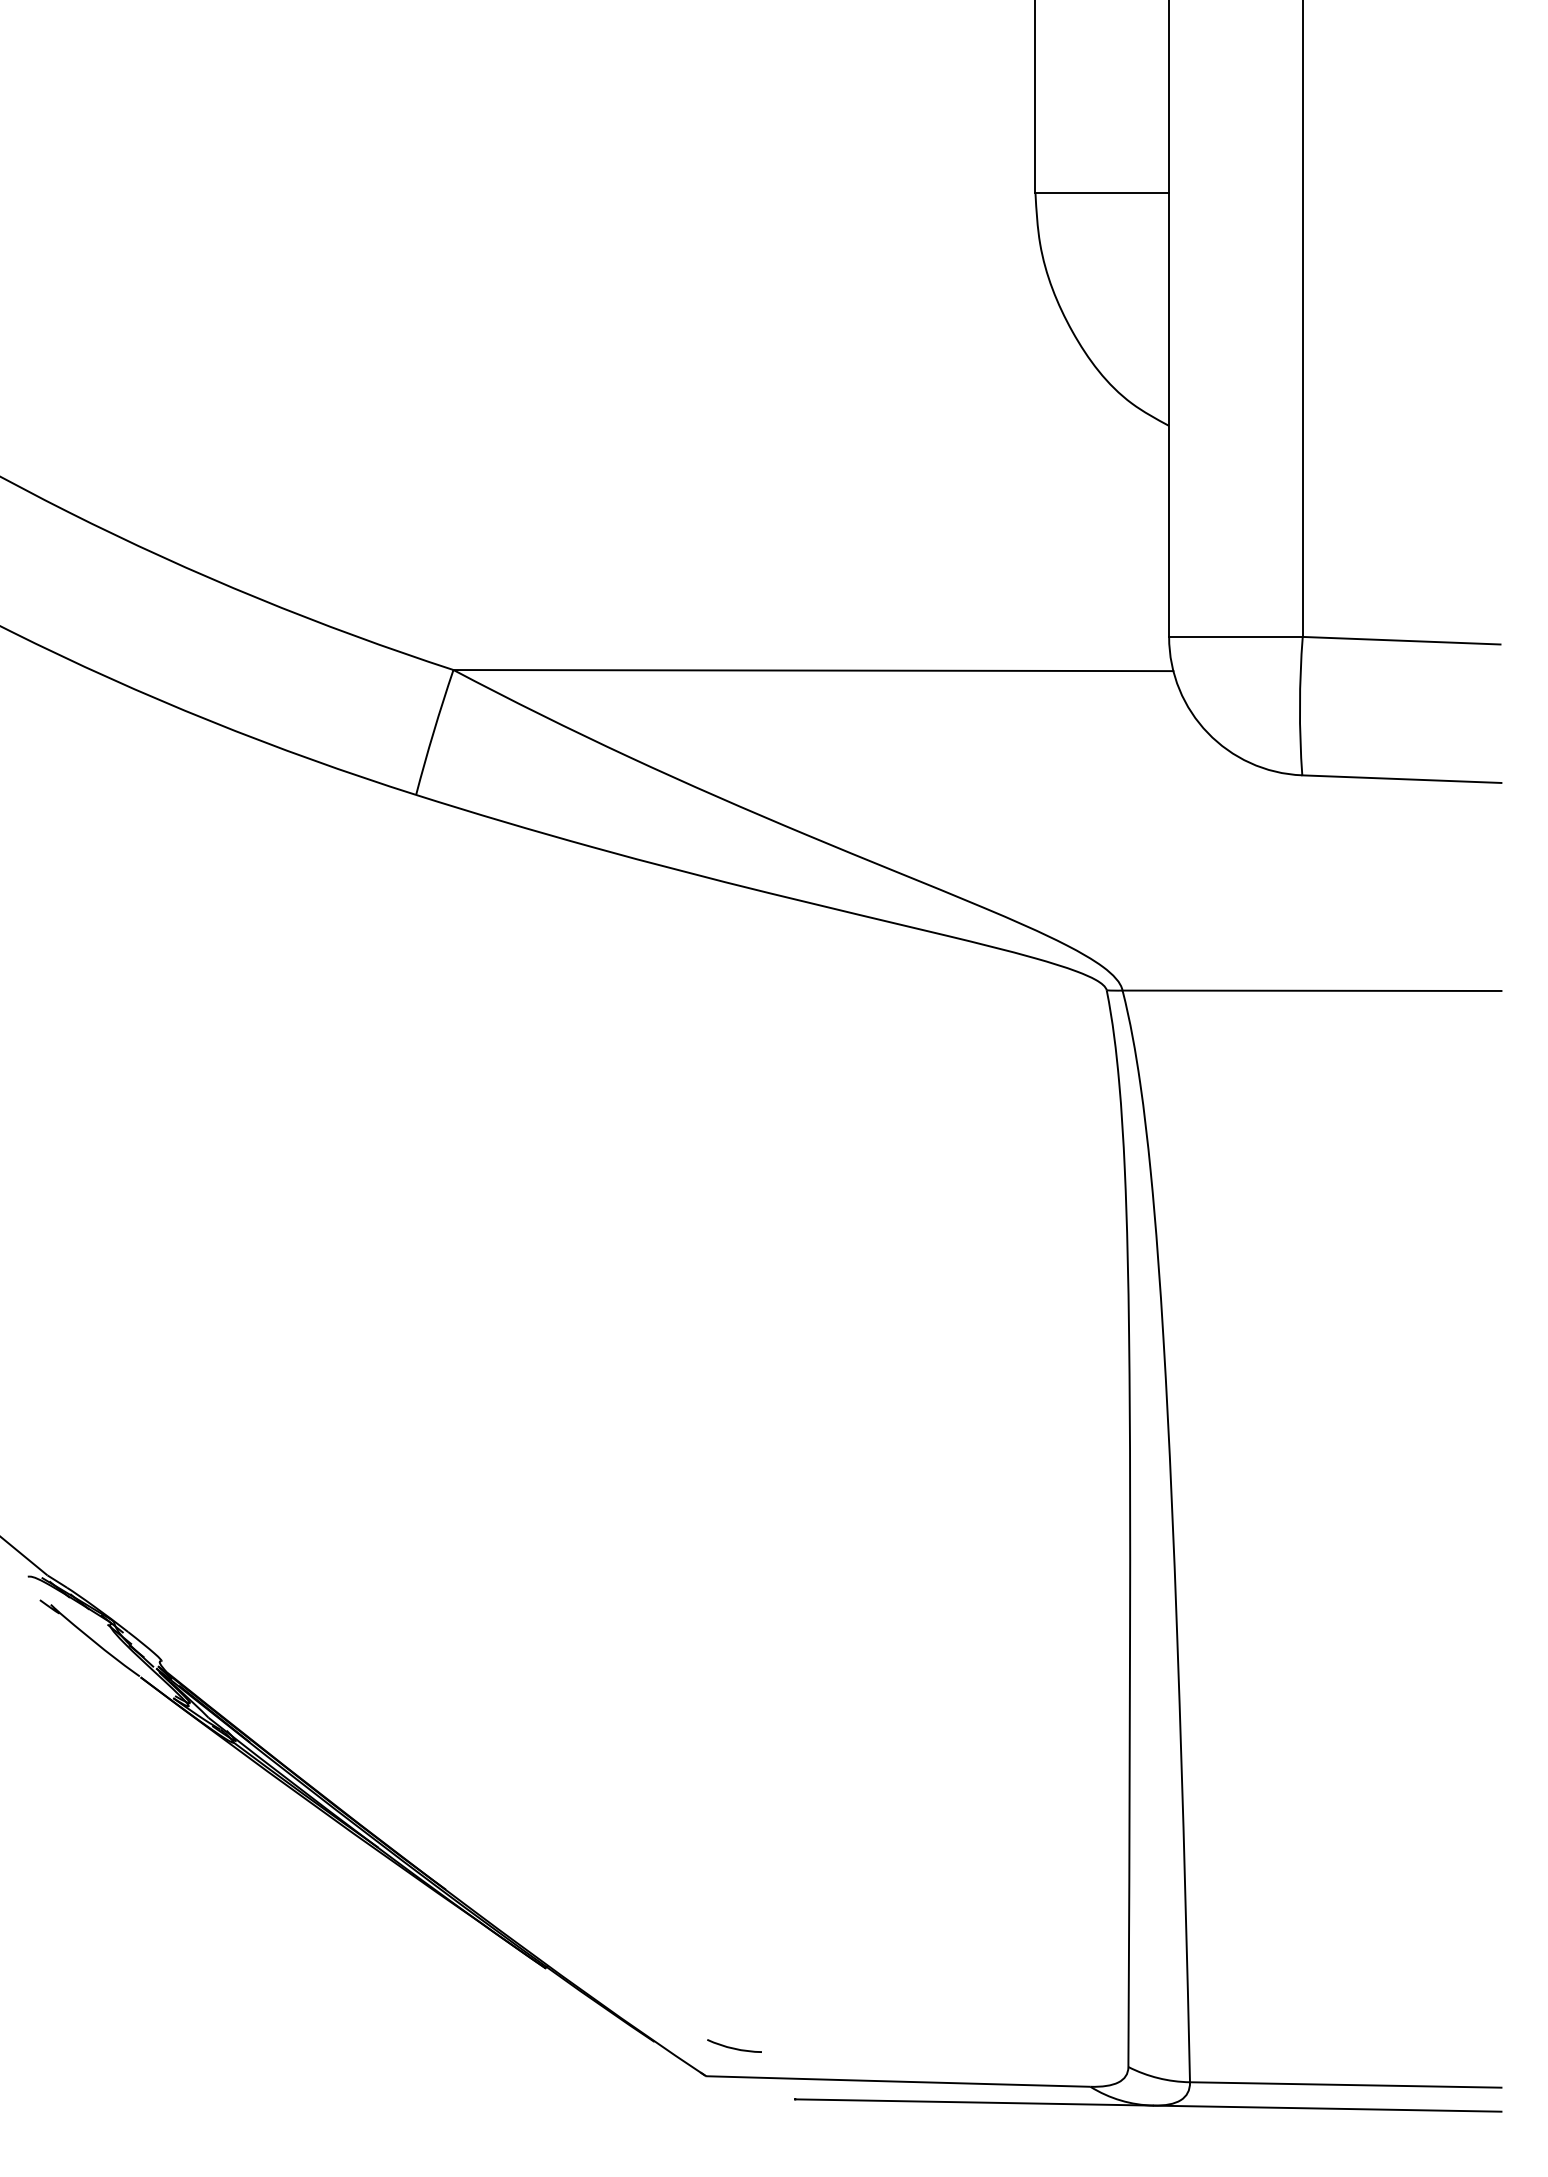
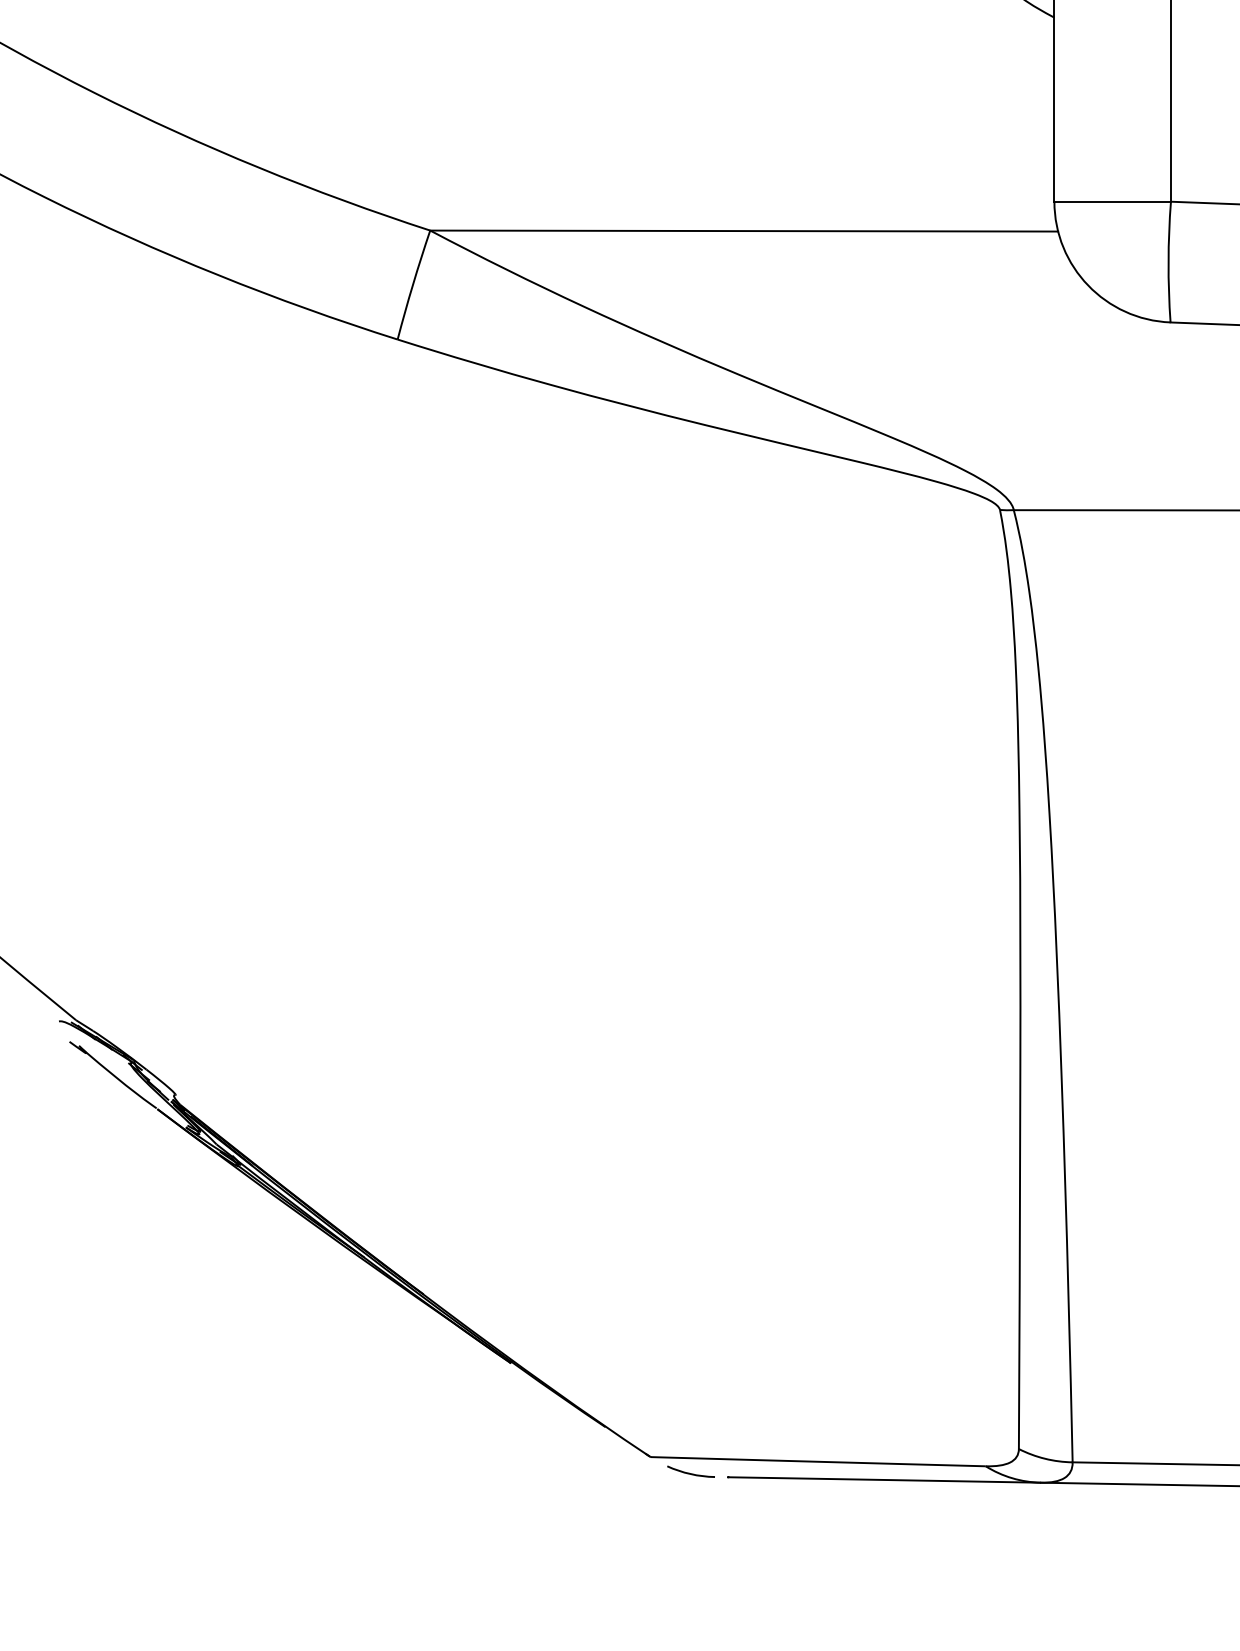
arc: (734, 2047) -> (691, 1473), moved

